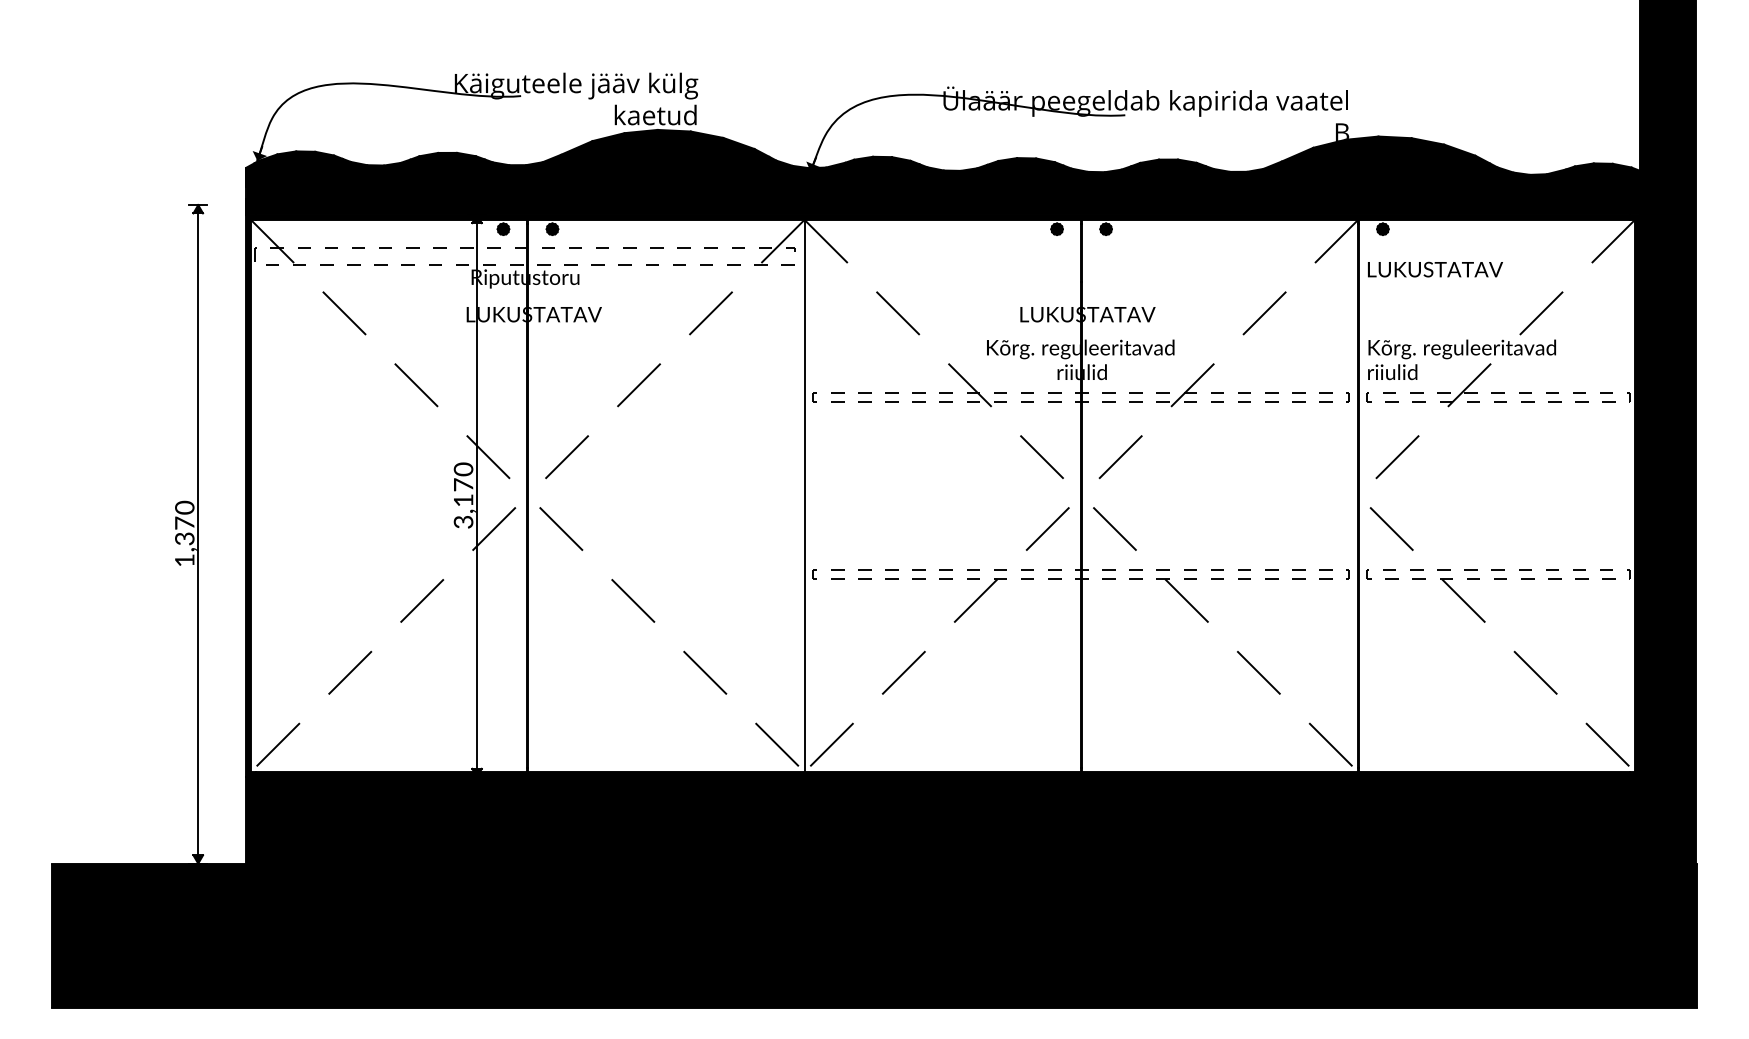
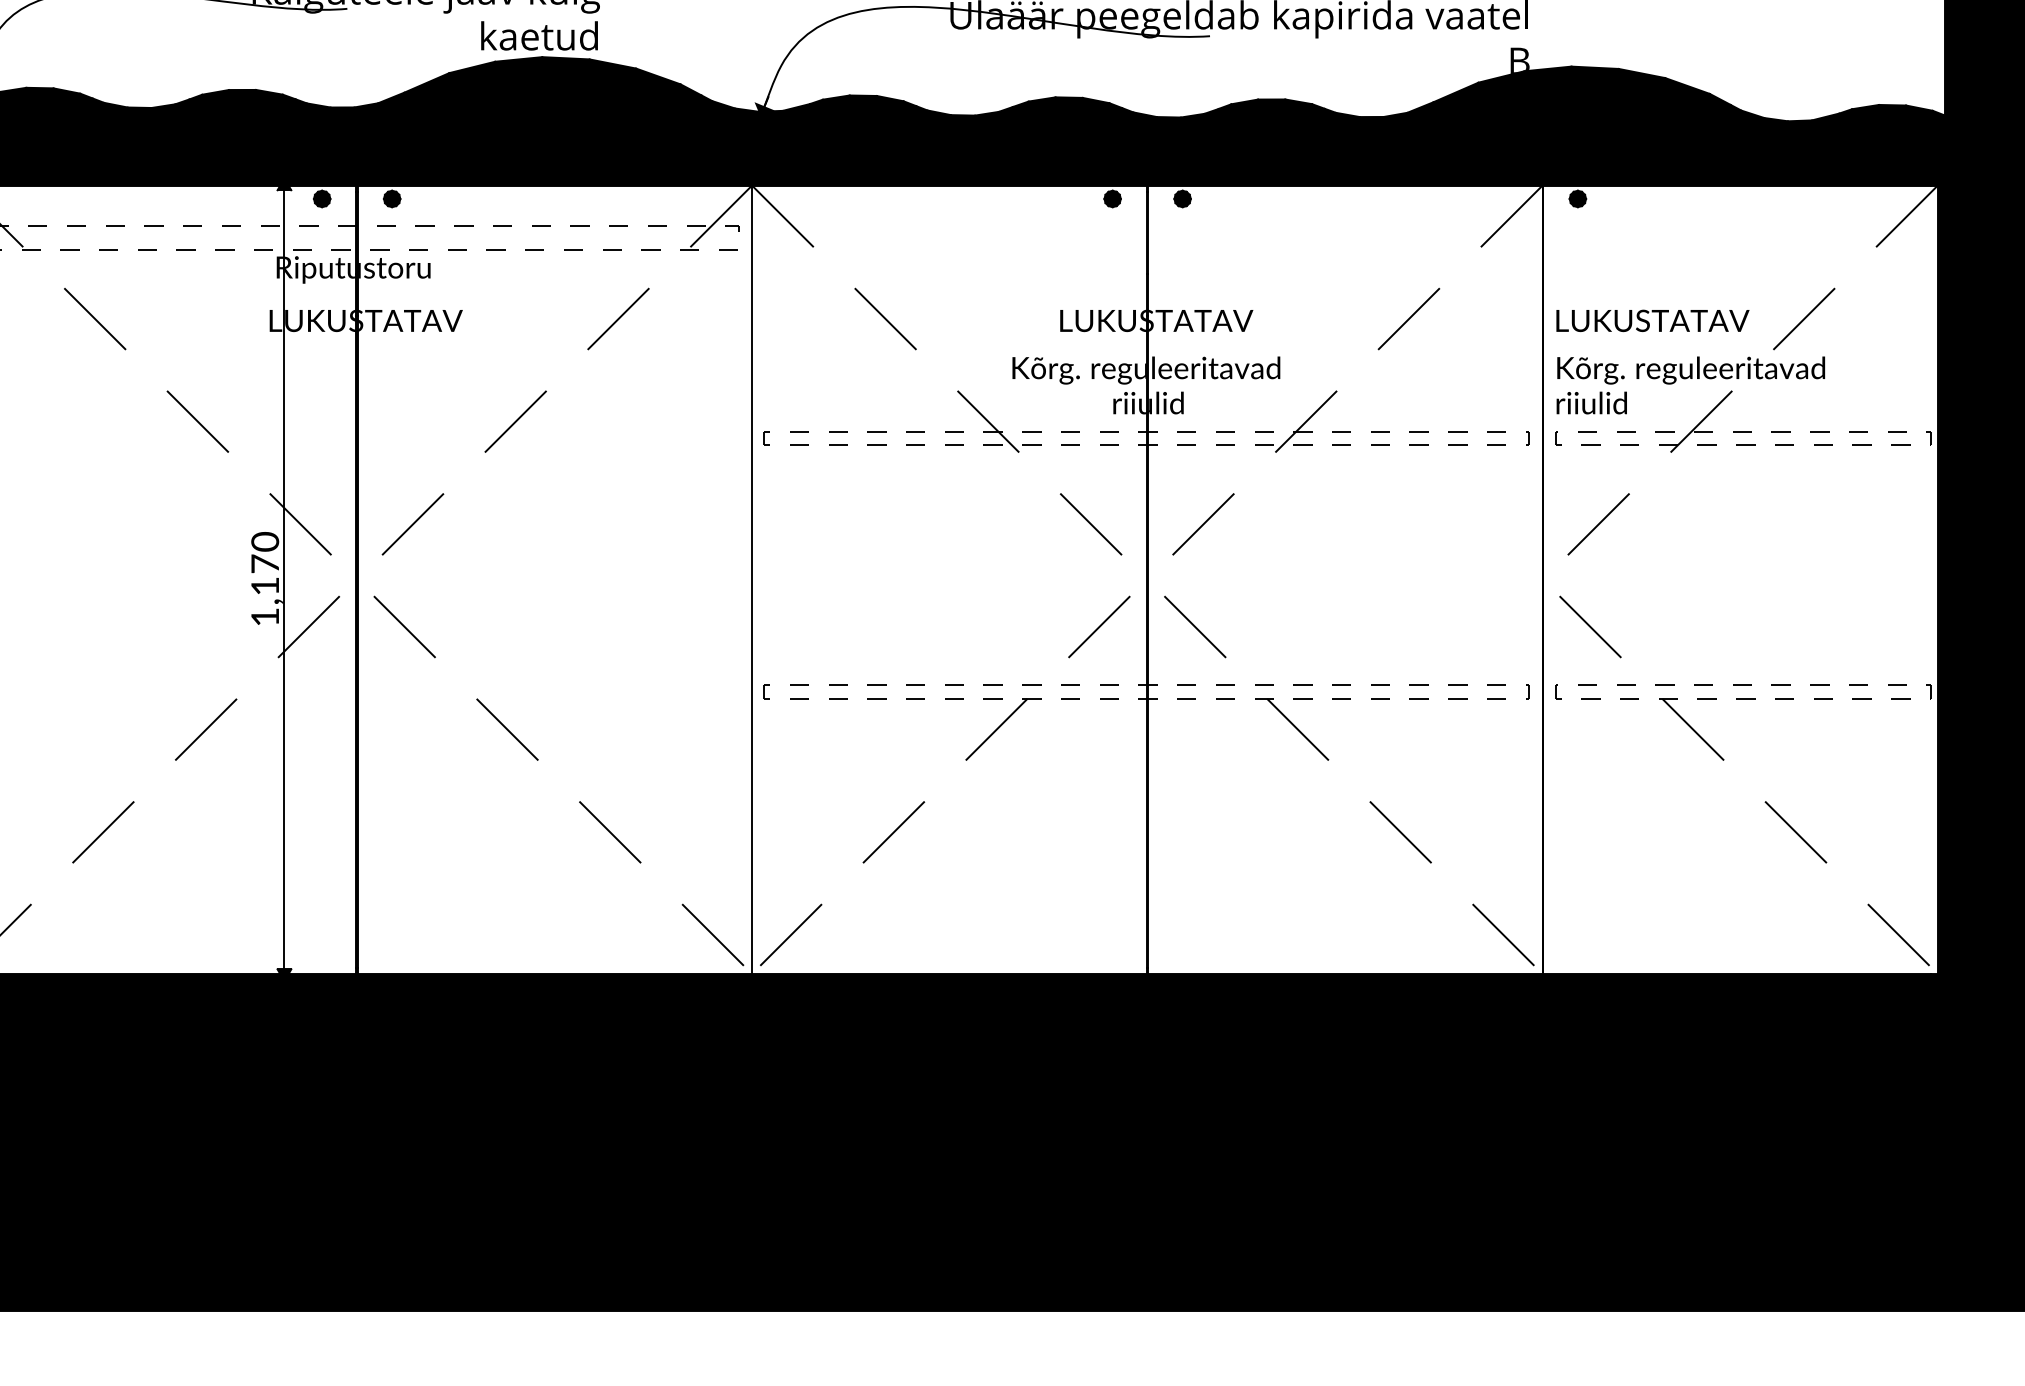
text: (1435, 269) -> (1652, 320), moved
text: (463, 522) -> (265, 617), 3,170 -> 1,170

